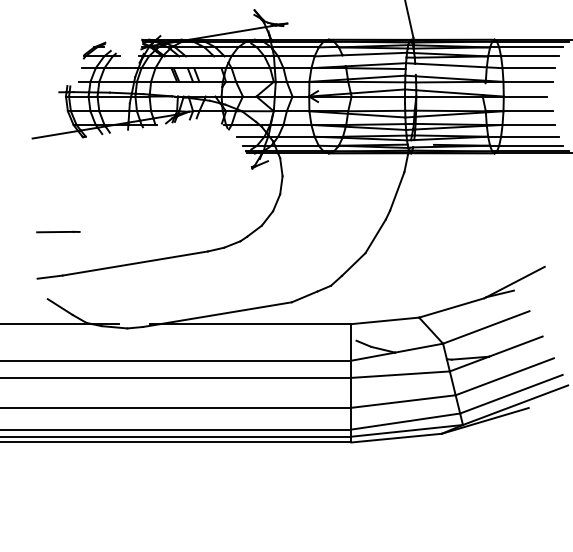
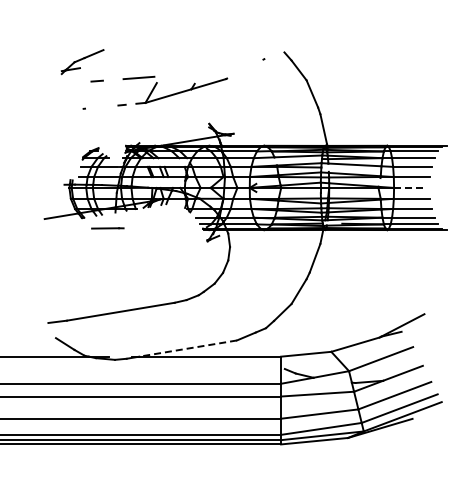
line: (524, 95) -> (409, 187), solid -> dashed
line: (57, 232) -> (107, 228), moved
line: (225, 313) -> (187, 348), solid -> dashed

